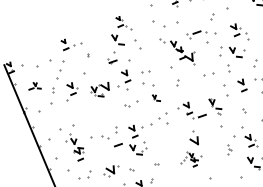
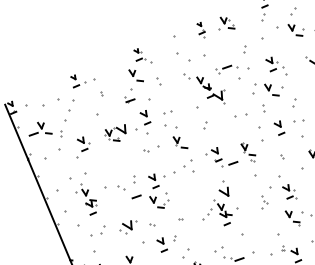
part: (137, 45) -> (158, 81), size x0.62
part: (34, 85) -> (40, 128), size x1.67
part: (72, 91) -> (83, 147), moved
part: (156, 97) -> (180, 142), size x1.67
part: (191, 158) -> (220, 212), size x1.43

